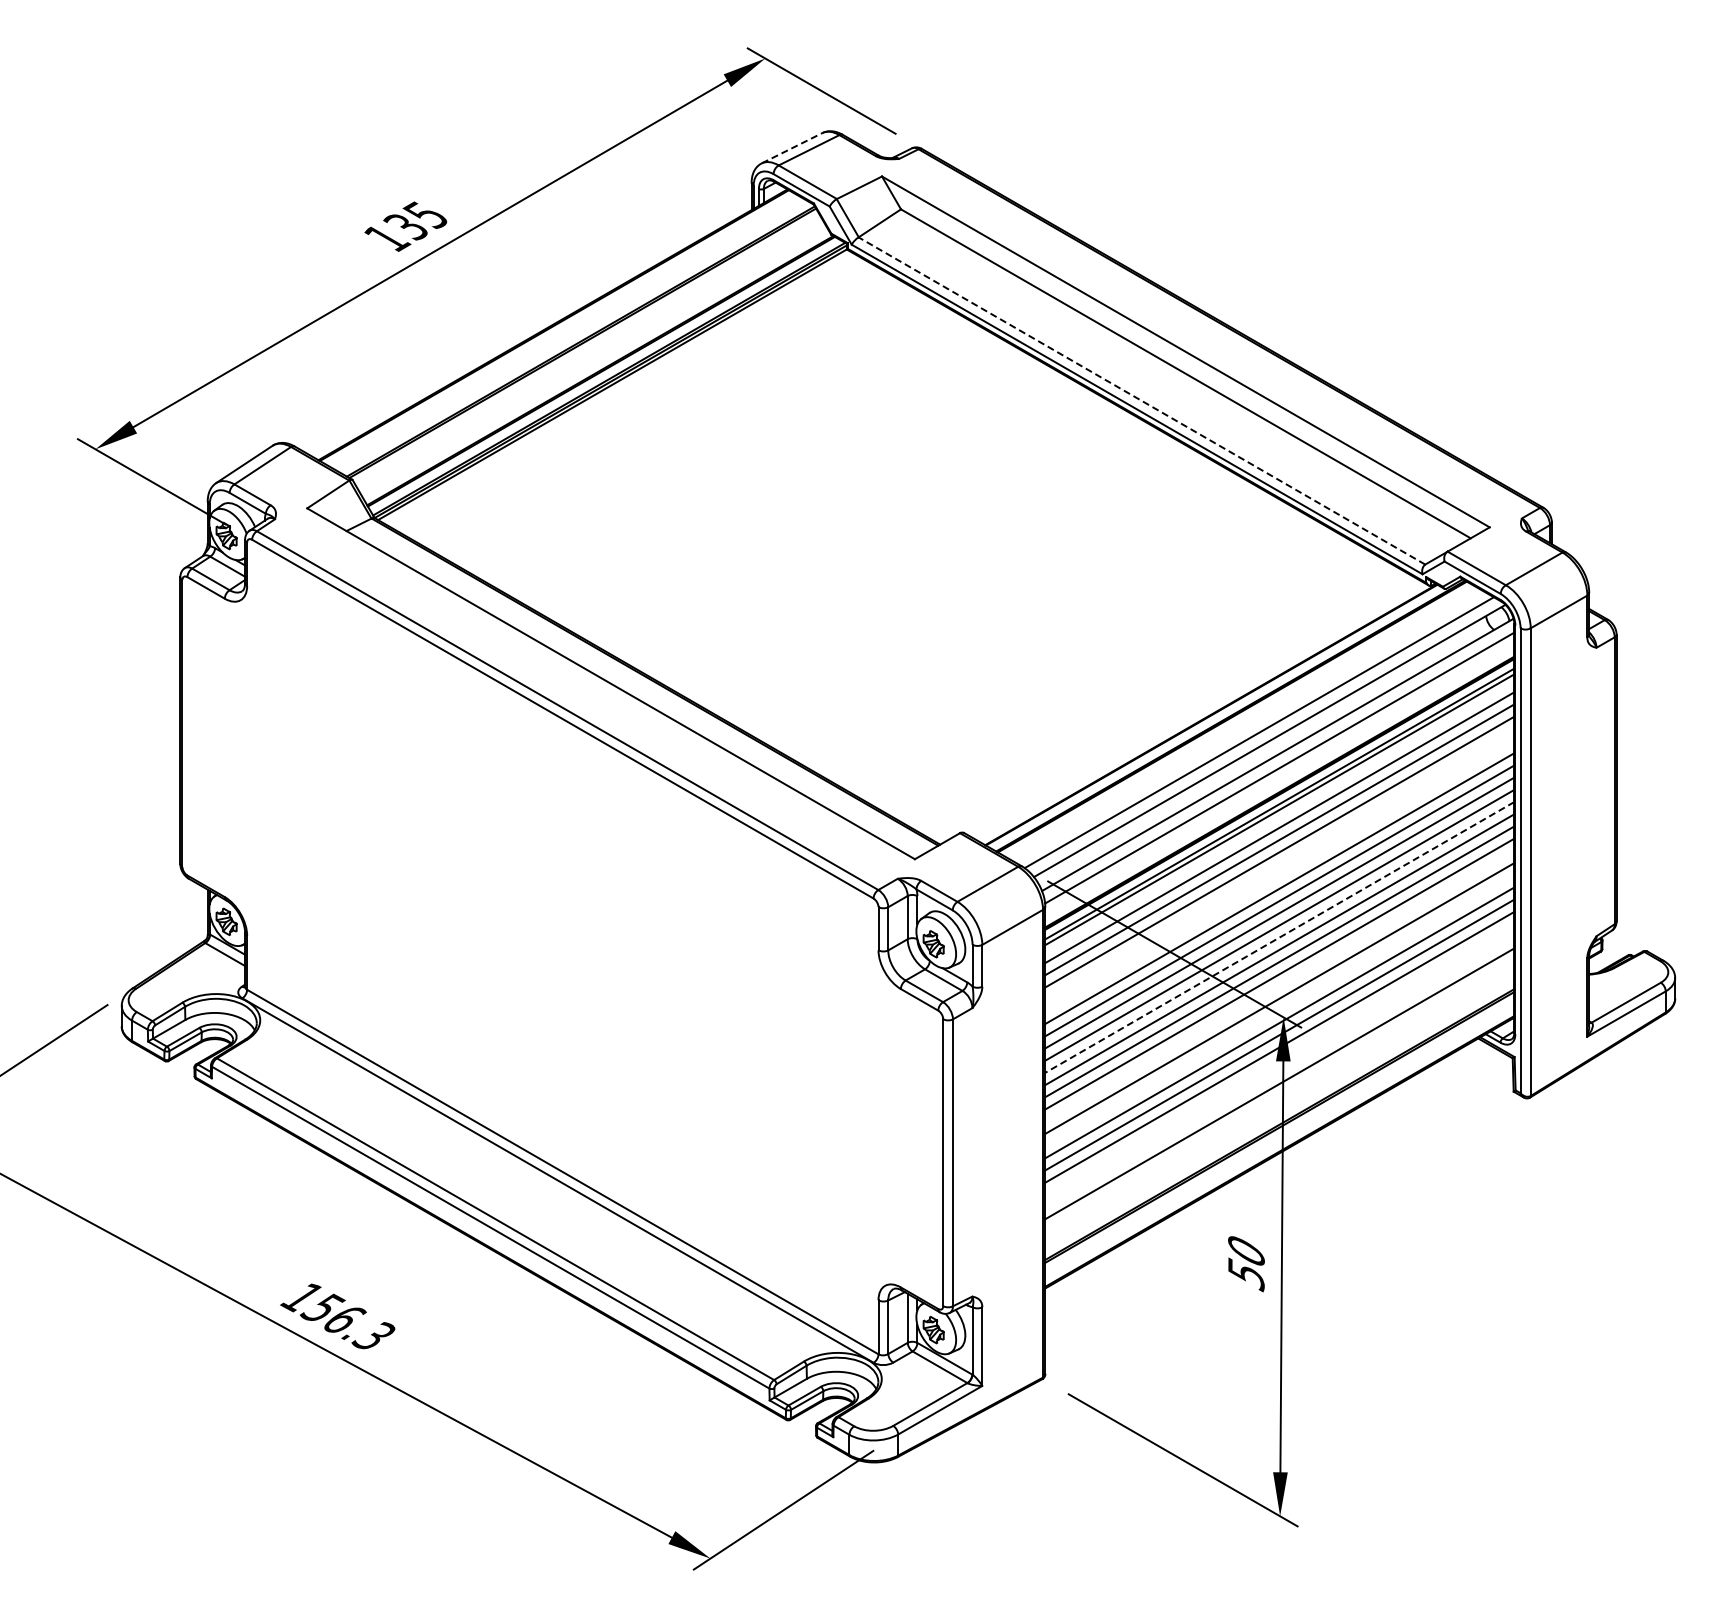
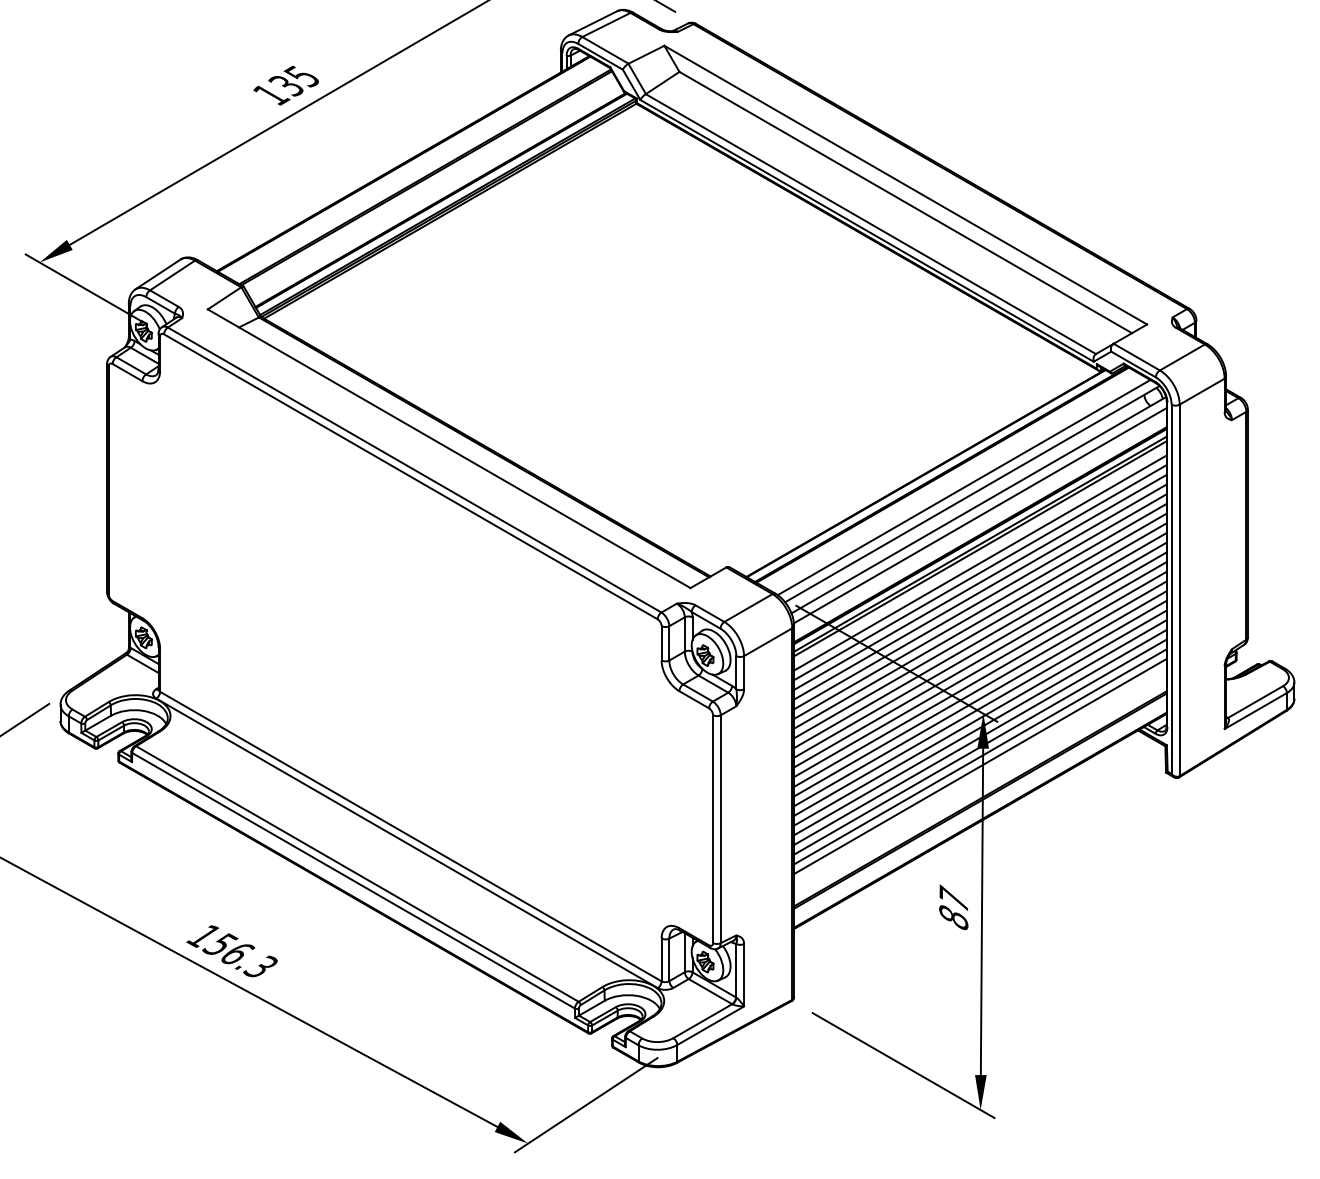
line: (792, 148) -> (593, 23), dashed -> solid
line: (1141, 400) -> (870, 223), dashed -> solid
line: (1279, 863) -> (980, 591), added
line: (1279, 876) -> (980, 601), added
line: (1279, 937) -> (980, 650), dashed -> solid
line: (1279, 985) -> (980, 688), added
line: (1279, 1010) -> (980, 708), added
line: (1279, 1059) -> (980, 747), added
line: (1279, 1071) -> (980, 756), added
text: (1245, 1262) -> (953, 908), 50 -> 87

